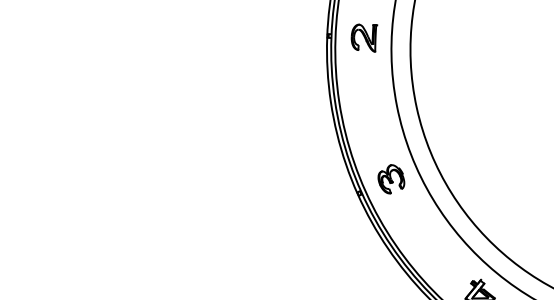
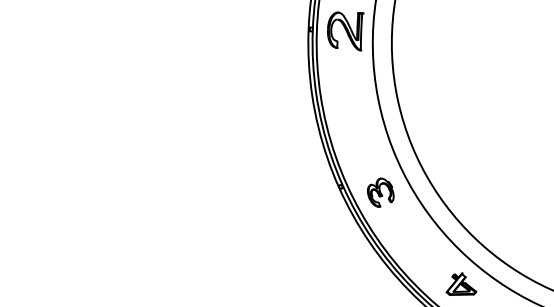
part: (364, 38) -> (345, 31), size x1.4
part: (391, 179) -> (380, 192), moved

